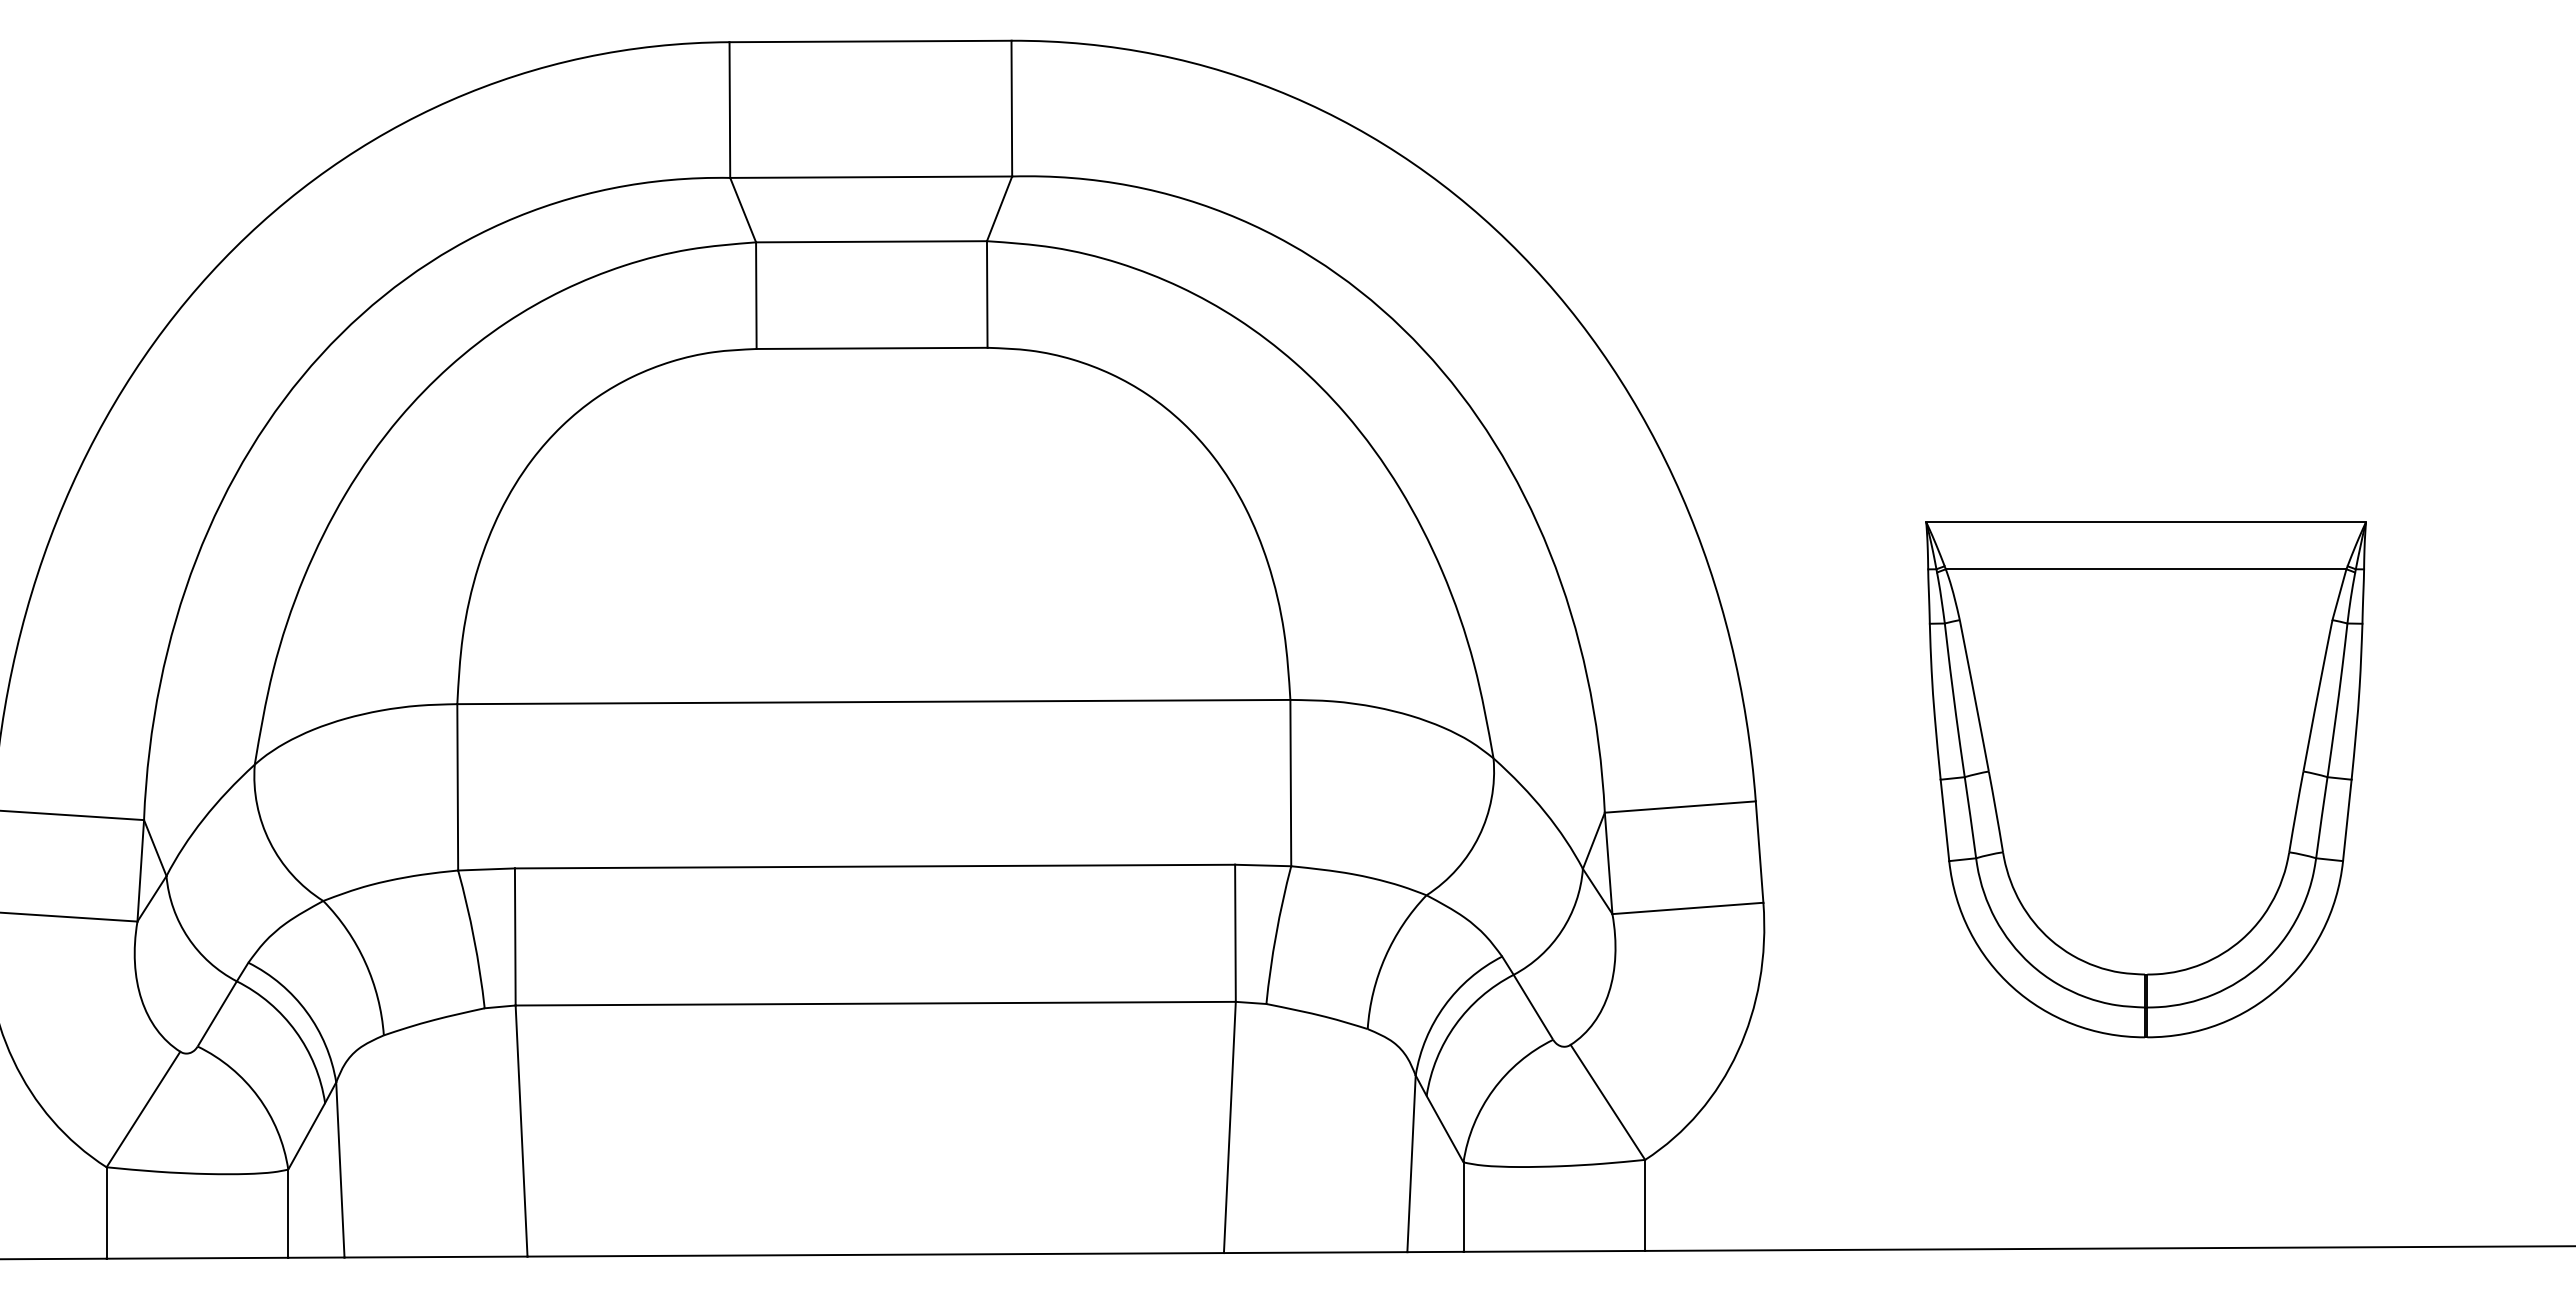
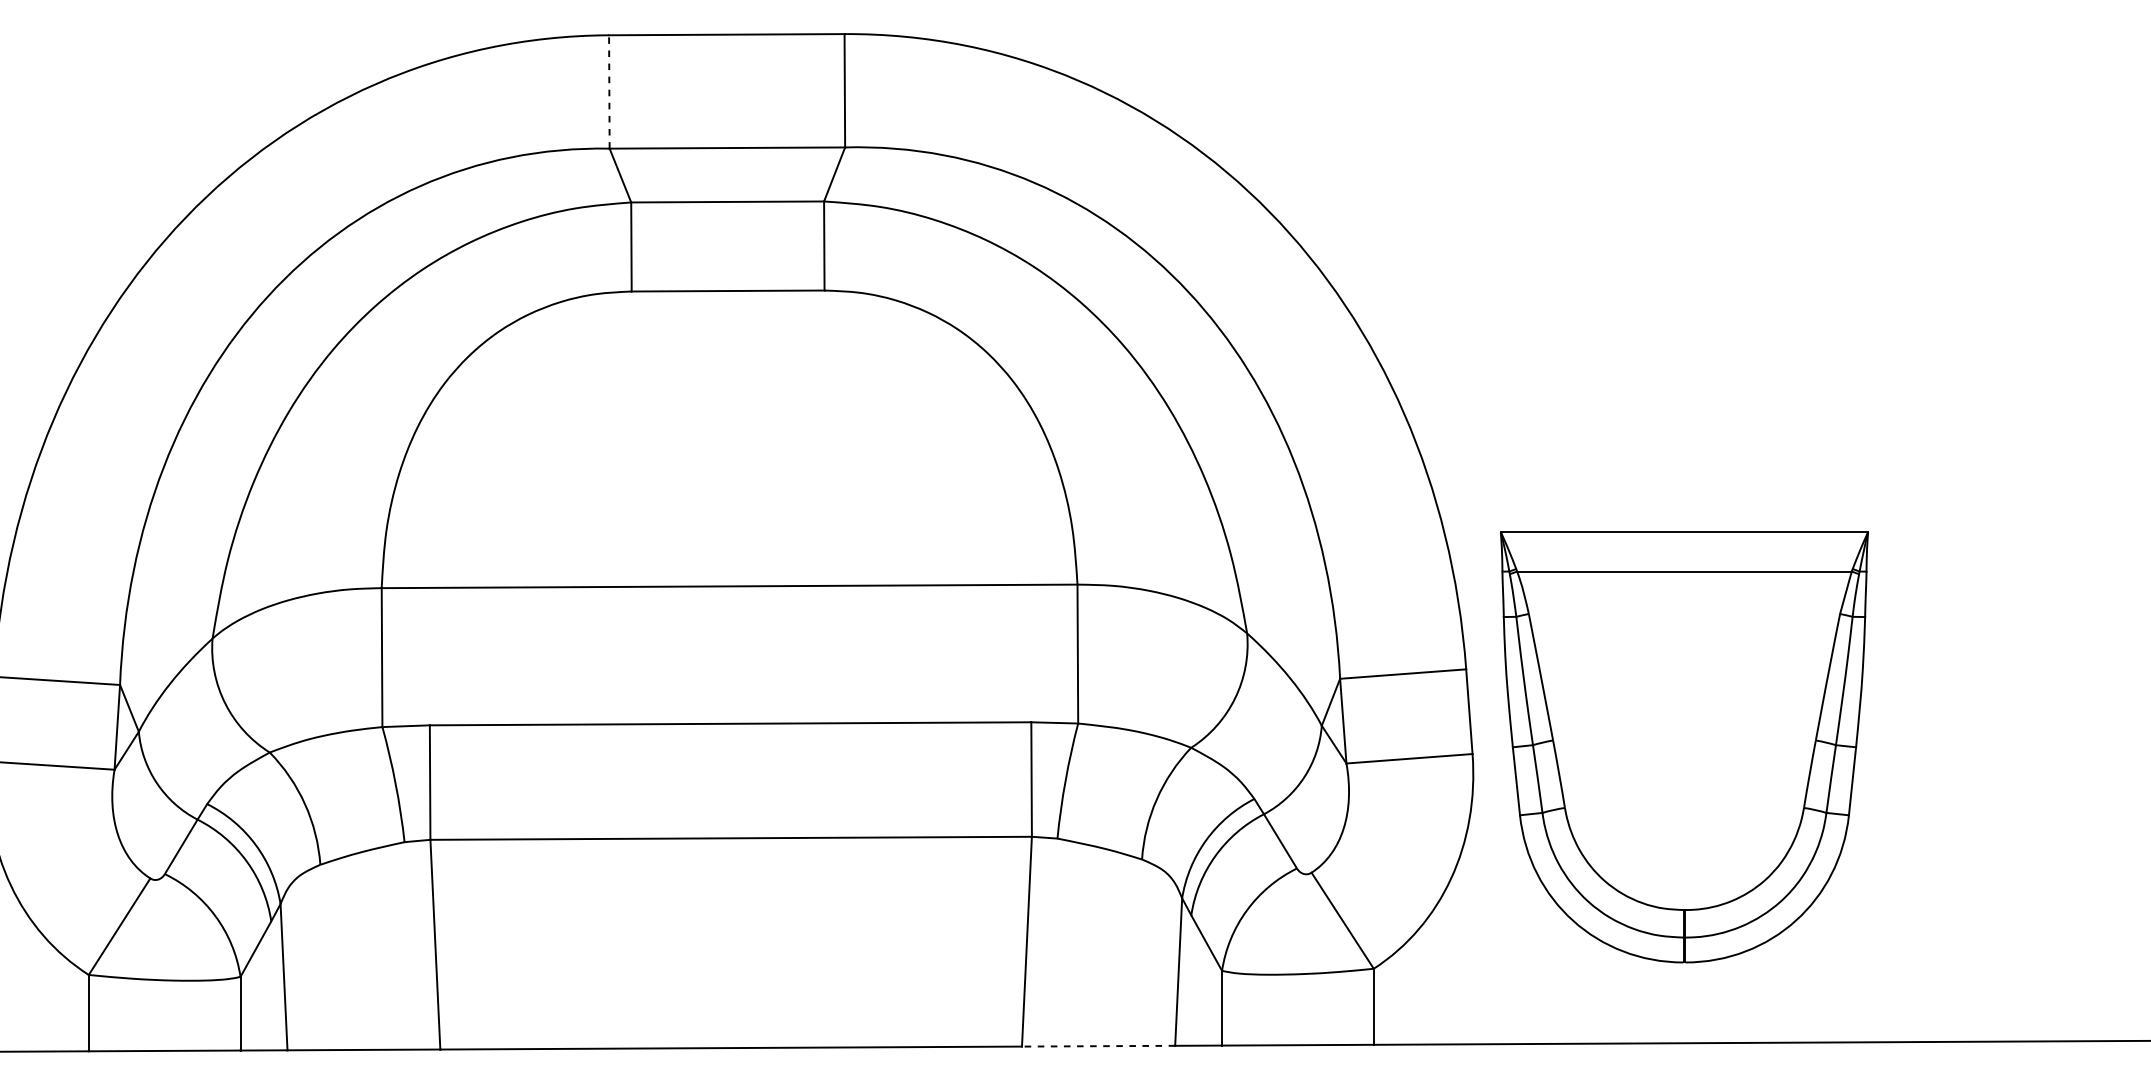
line: (729, 110) -> (609, 92), solid -> dashed
part: (2145, 779) -> (1683, 747), moved
line: (1315, 1252) -> (1098, 1046), solid -> dashed

